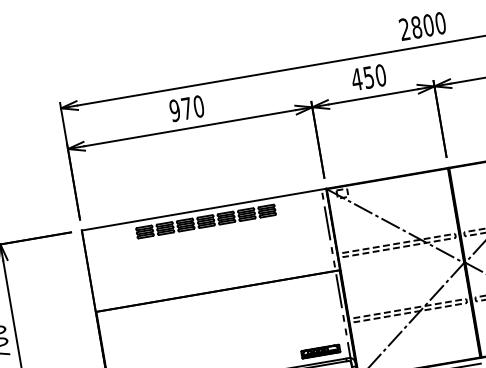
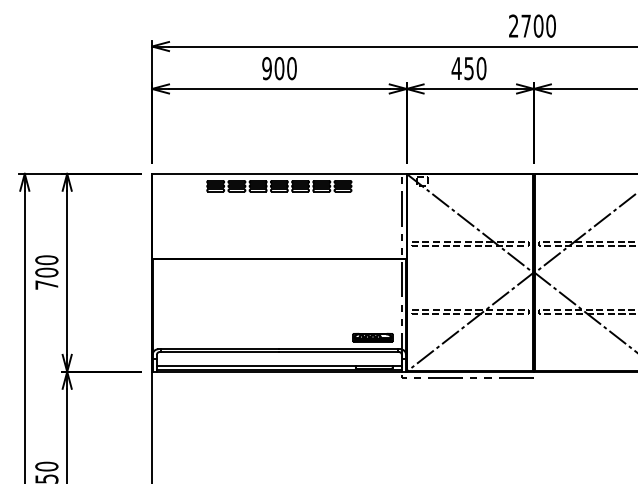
text: (416, 26) -> (526, 25), 2800 -> 2700
text: (186, 108) -> (279, 68), 970 -> 900

